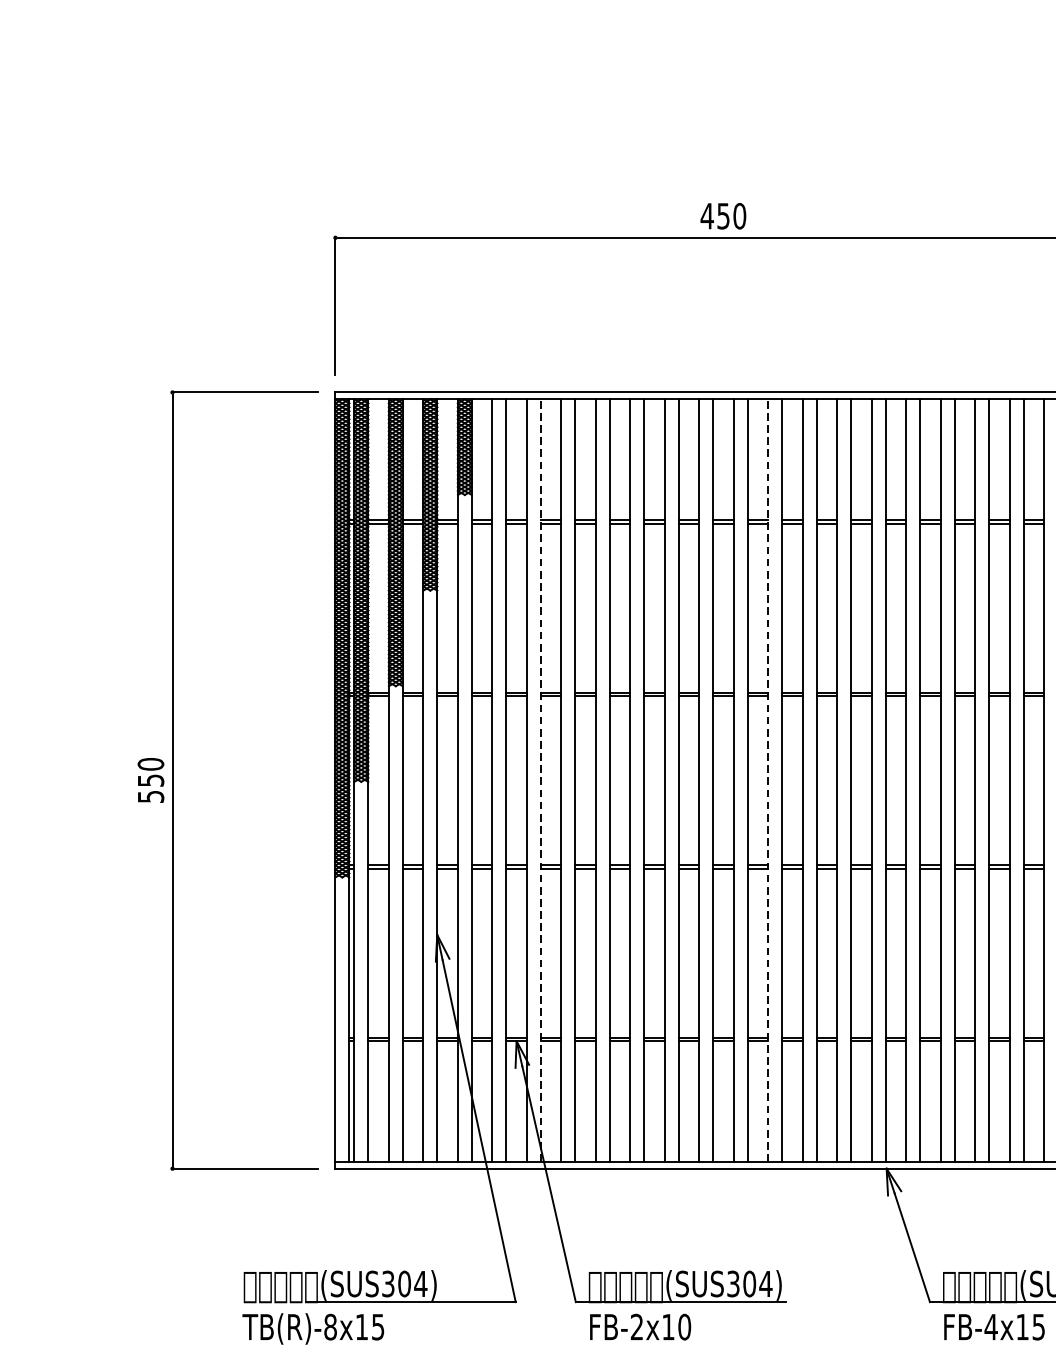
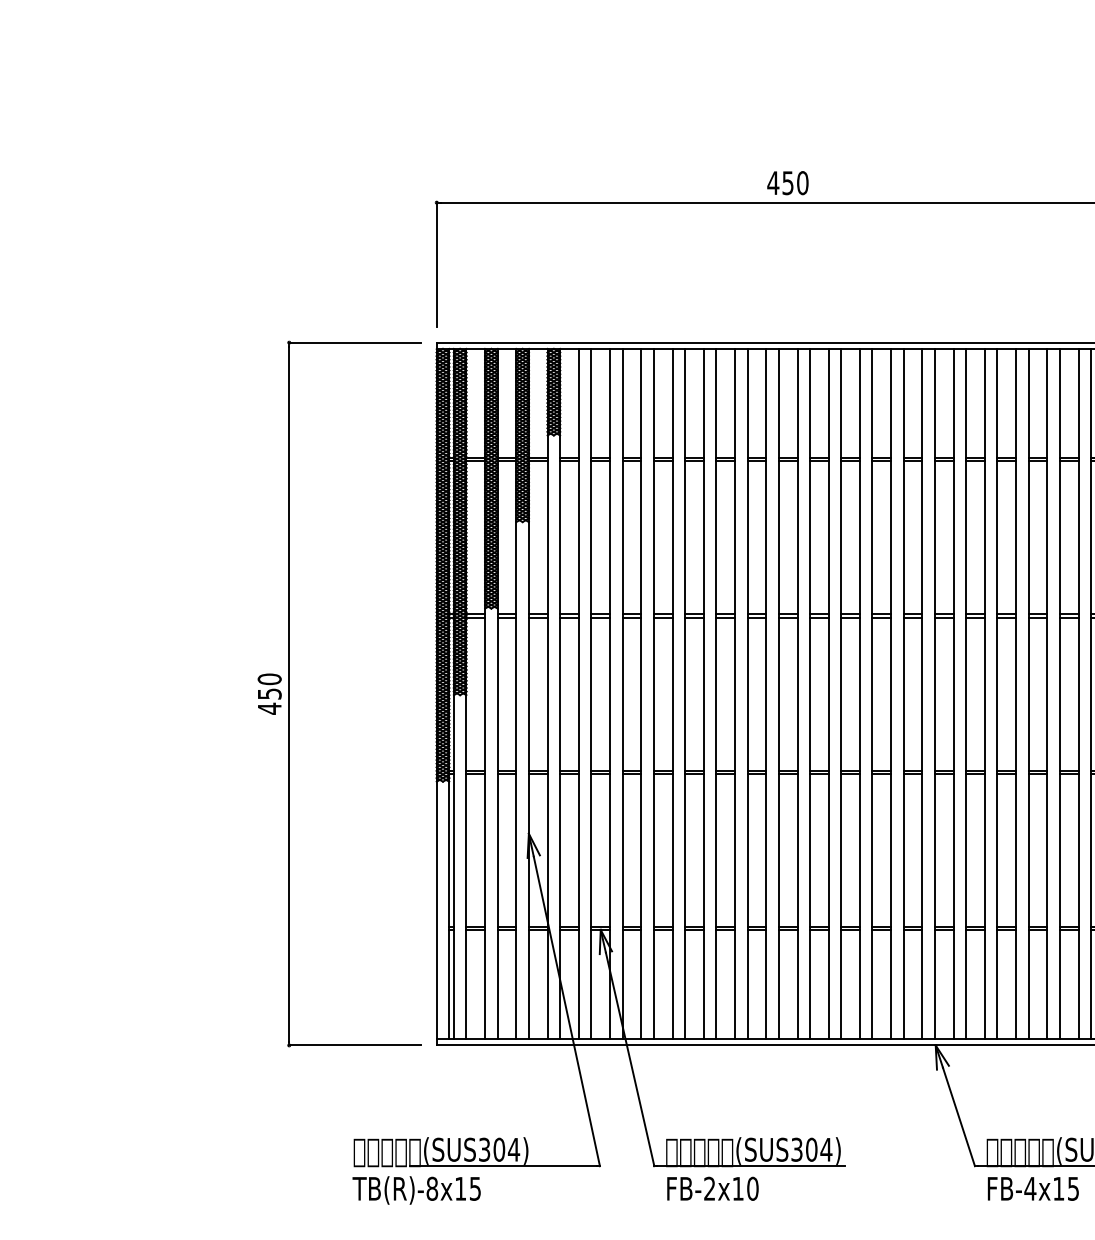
line: (540, 779) -> (622, 693), dashed -> solid
line: (768, 779) -> (828, 693), dashed -> solid
text: (150, 796) -> (269, 708), 550 -> 450

